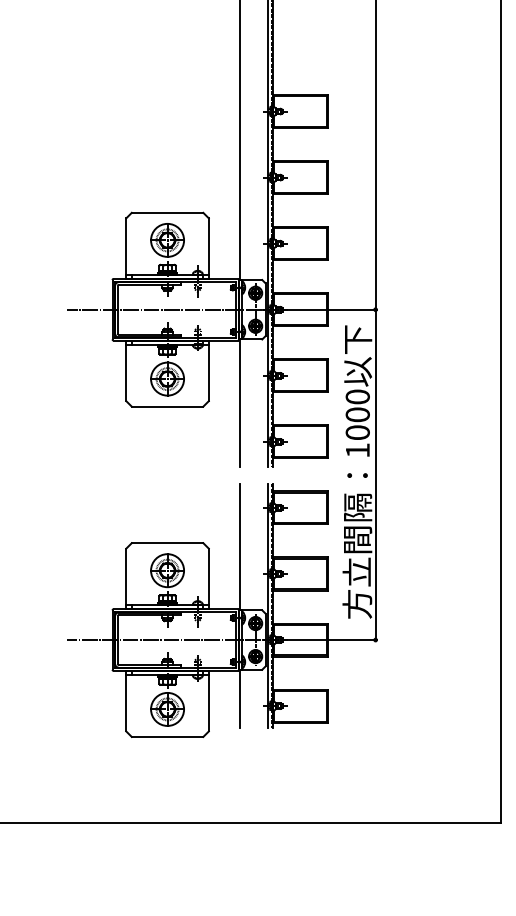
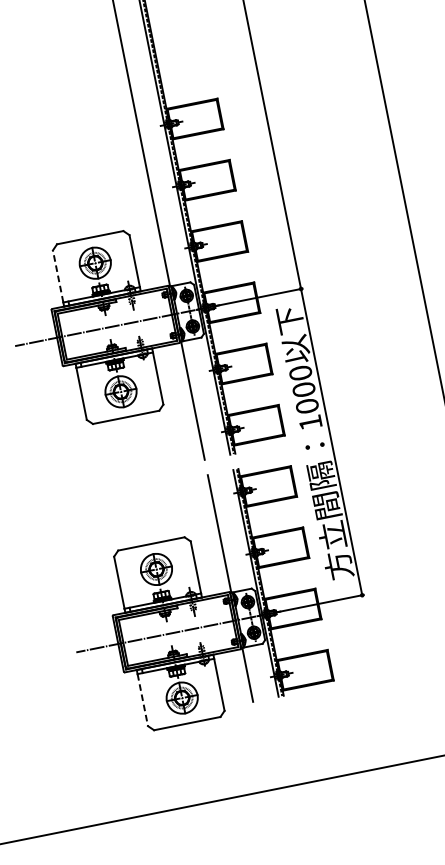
line: (126, 245) -> (58, 275), solid -> dashed
line: (126, 703) -> (143, 700), solid -> dashed

